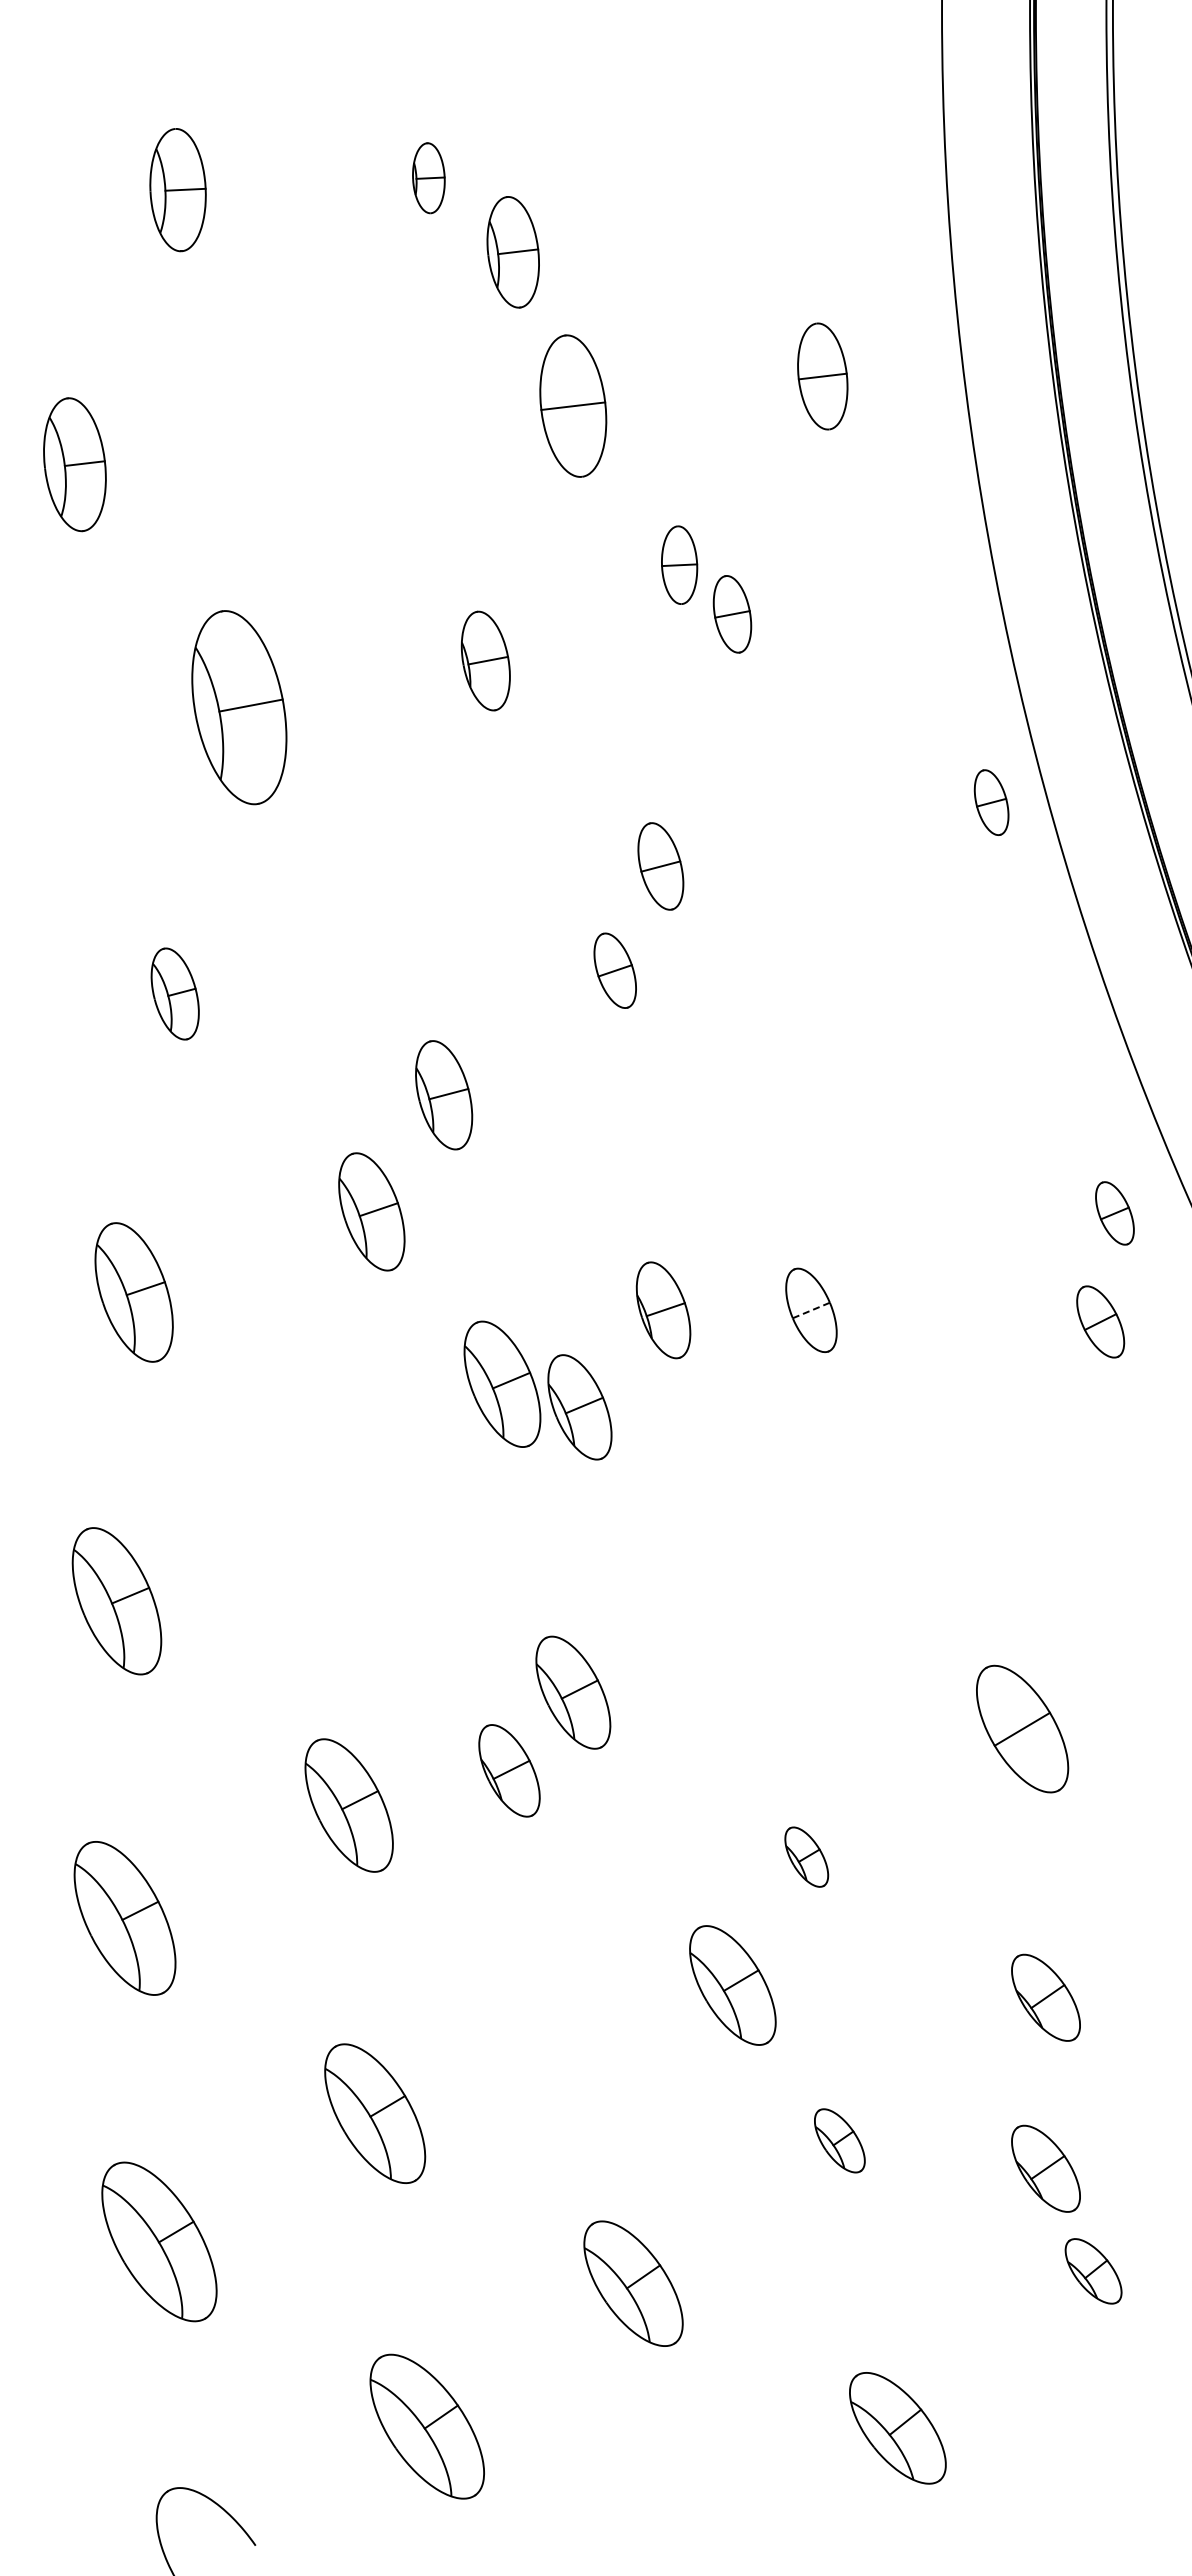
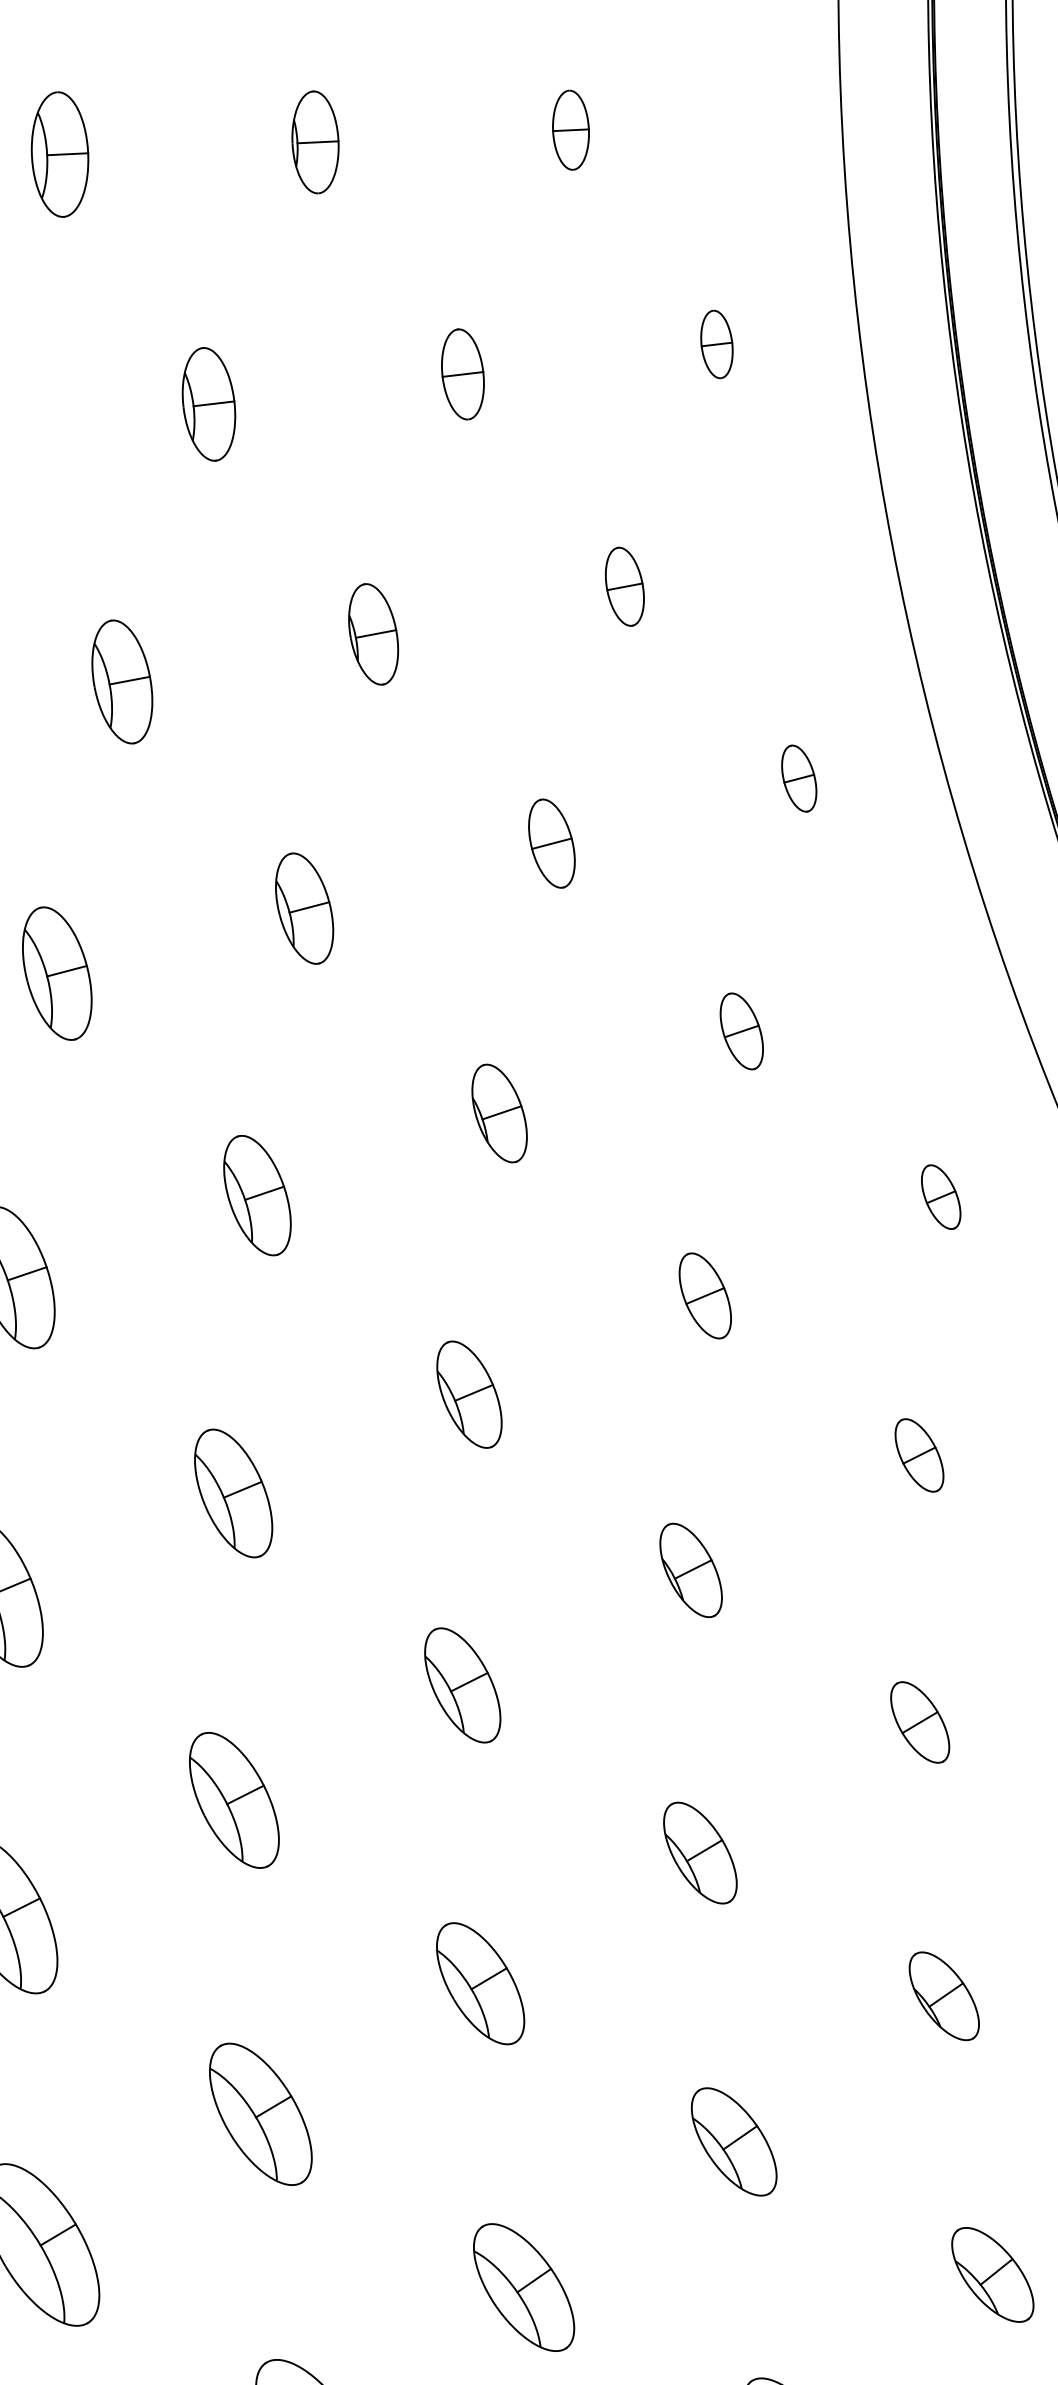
part: (428, 178) -> (315, 142), size x1.43
part: (512, 252) -> (208, 404), moved
part: (822, 376) -> (716, 344), size x0.62
part: (573, 405) -> (462, 374), size x0.62
part: (679, 564) -> (570, 129), moved
part: (238, 707) -> (121, 681), size x0.62
part: (991, 802) -> (799, 778), moved
part: (614, 970) -> (741, 1031), moved
part: (174, 993) -> (56, 973), size x1.43
part: (444, 1095) -> (304, 908), moved
part: (1114, 1213) -> (940, 1197), moved
part: (663, 1310) -> (499, 1113), moved
line: (811, 1310) -> (705, 1296), dashed -> solid
part: (1100, 1321) -> (919, 1454), moved
part: (502, 1383) -> (233, 1492), moved
part: (1021, 1728) -> (919, 1721), size x0.62
part: (509, 1770) -> (691, 1570), moved
part: (806, 1856) -> (700, 1852), size x1.67
part: (732, 1985) -> (480, 1983), moved
part: (839, 2140) -> (733, 2141), size x1.67
part: (1045, 2168) -> (943, 2170), removed
part: (1093, 2271) -> (992, 2275), size x1.43

